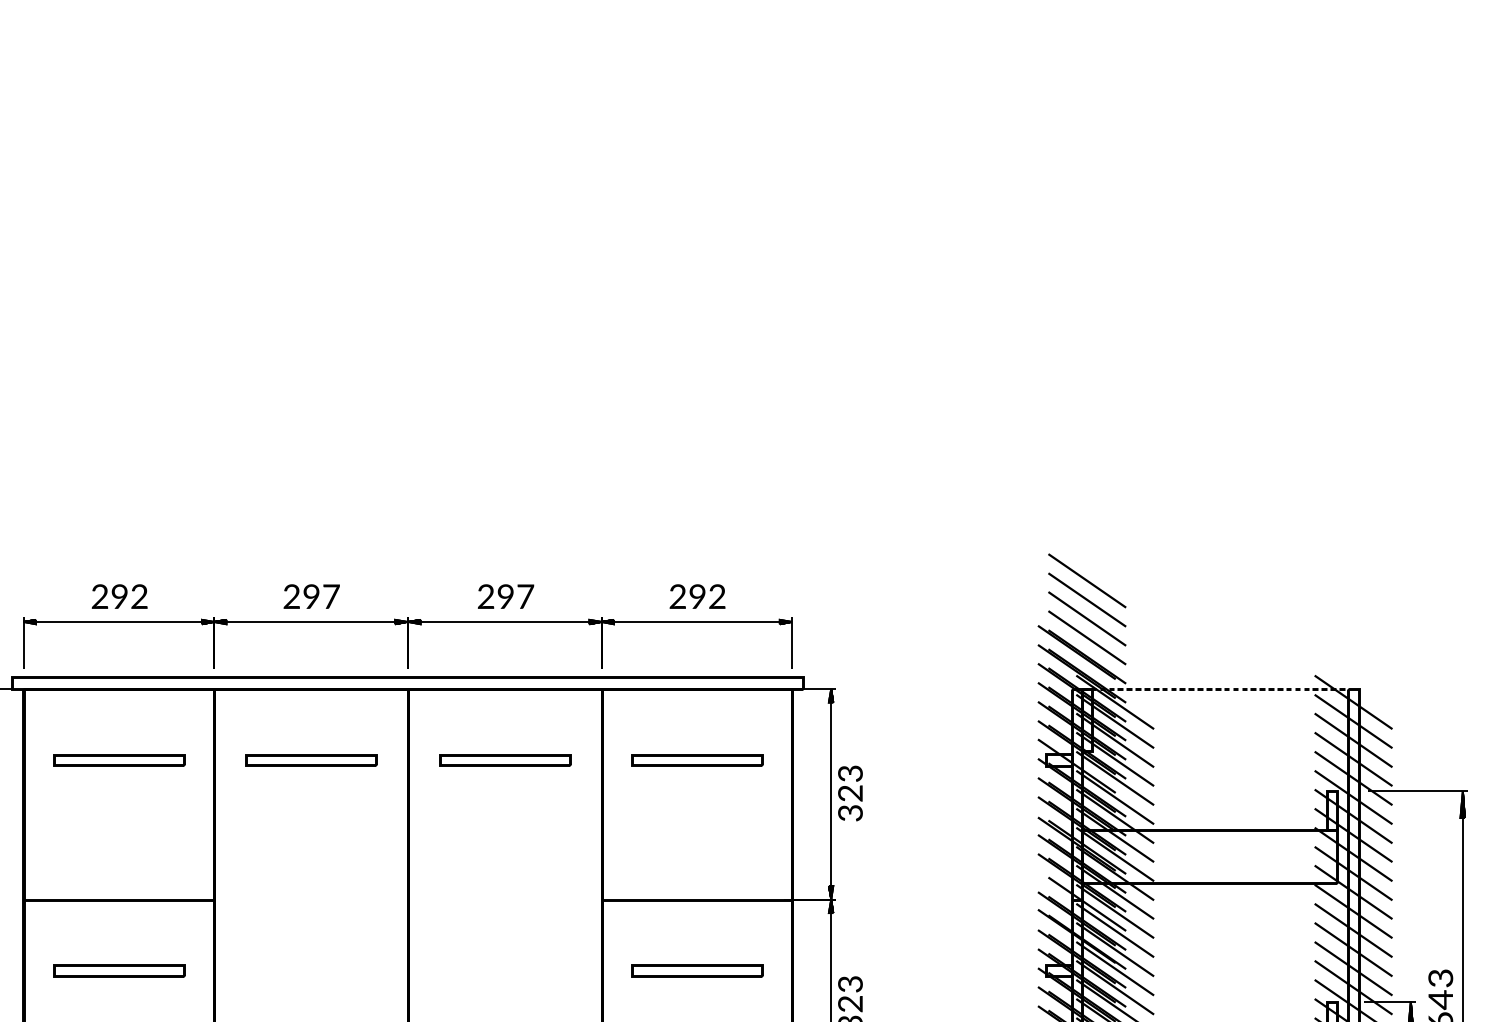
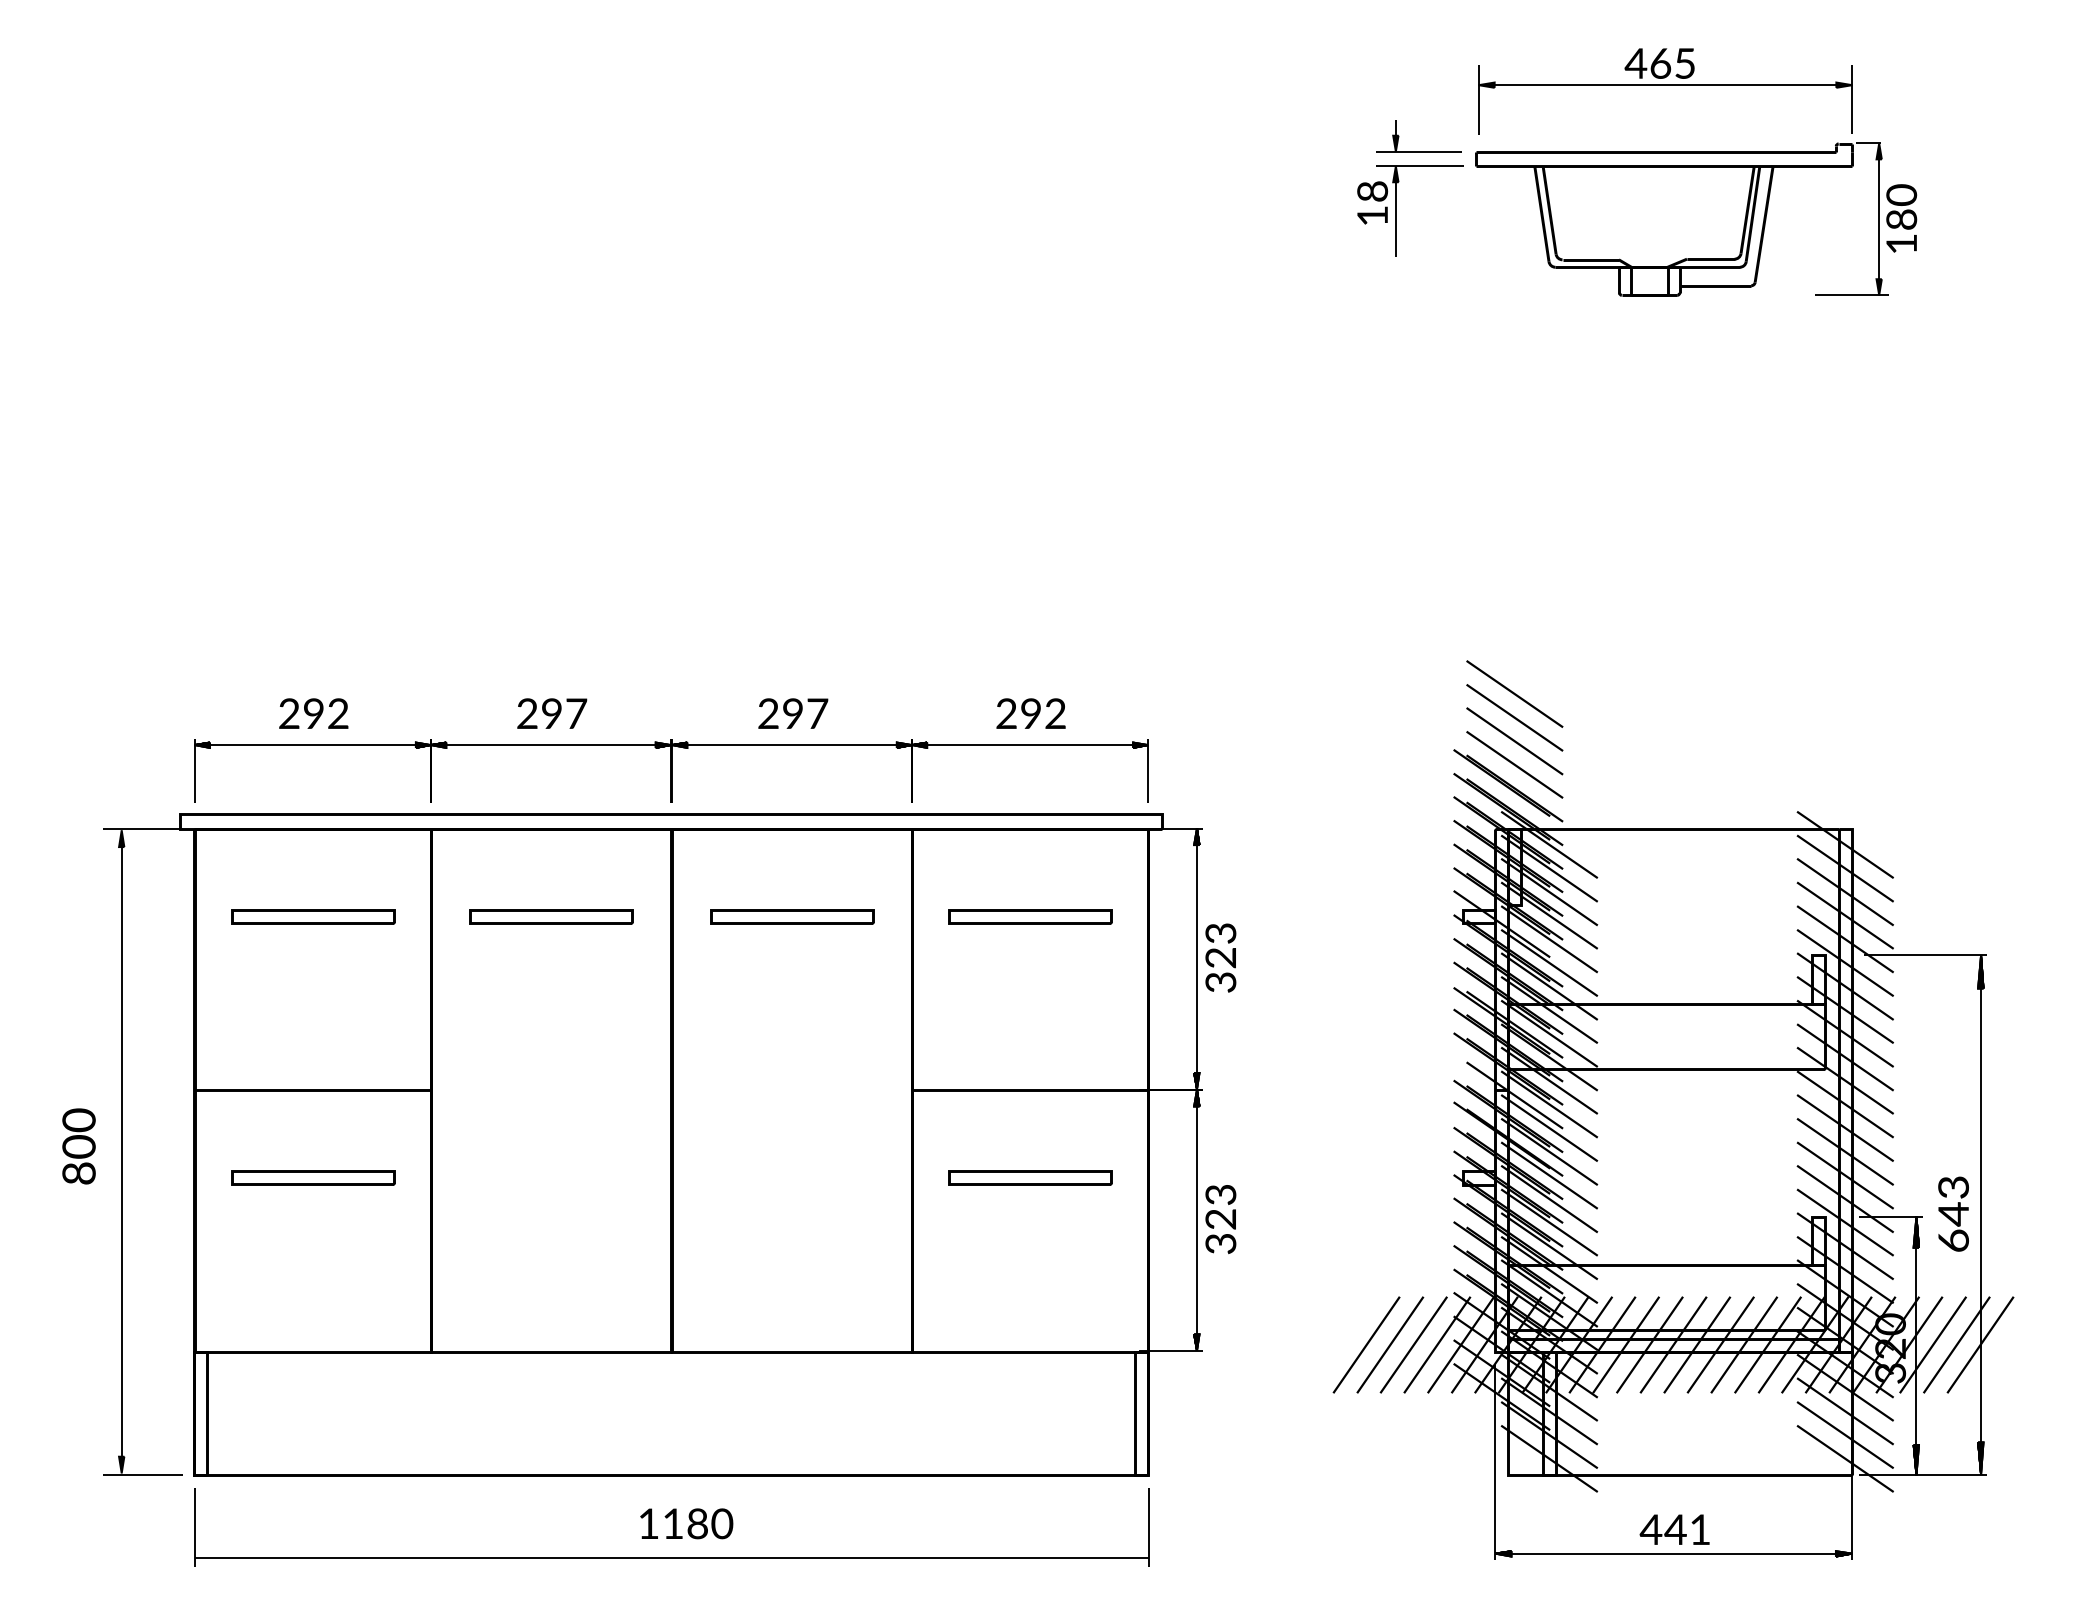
part: (1186, 160) -> (1637, 172), added
line: (1215, 689) -> (1674, 828), dashed -> solid

